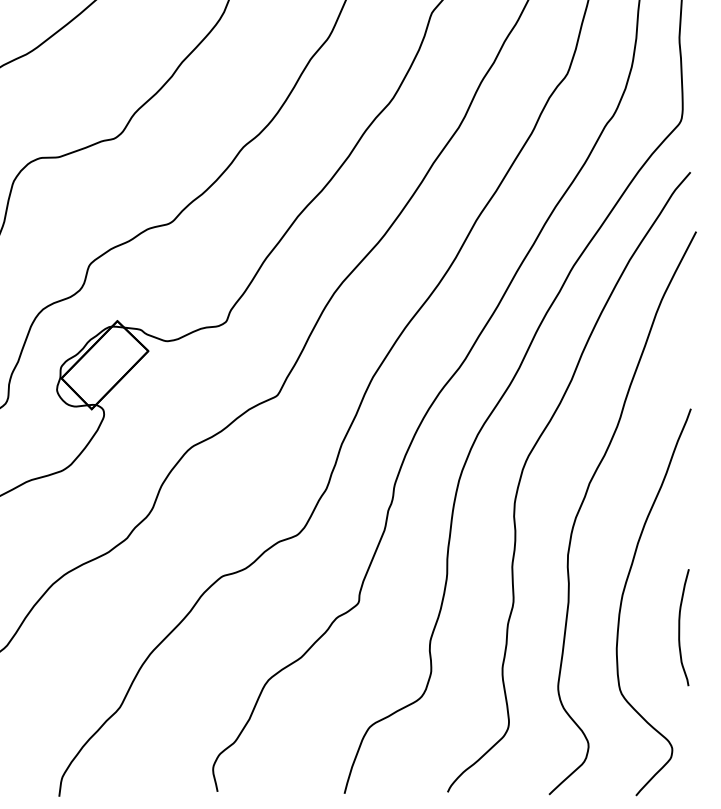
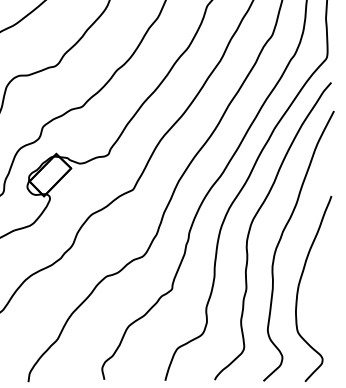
curve: (680, 628) -> (326, 301), removed

